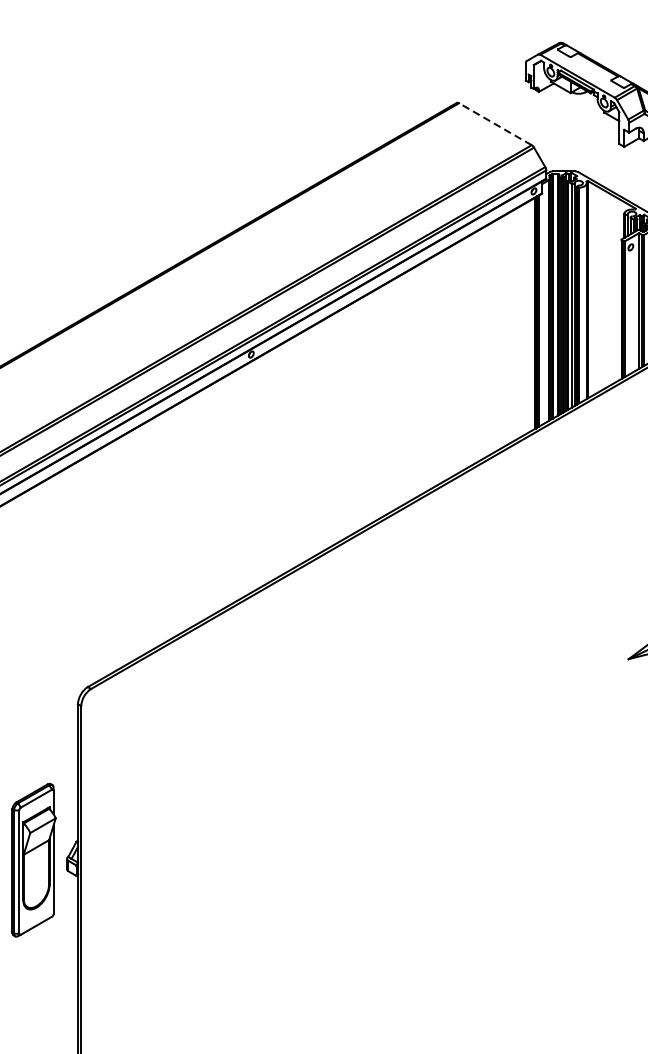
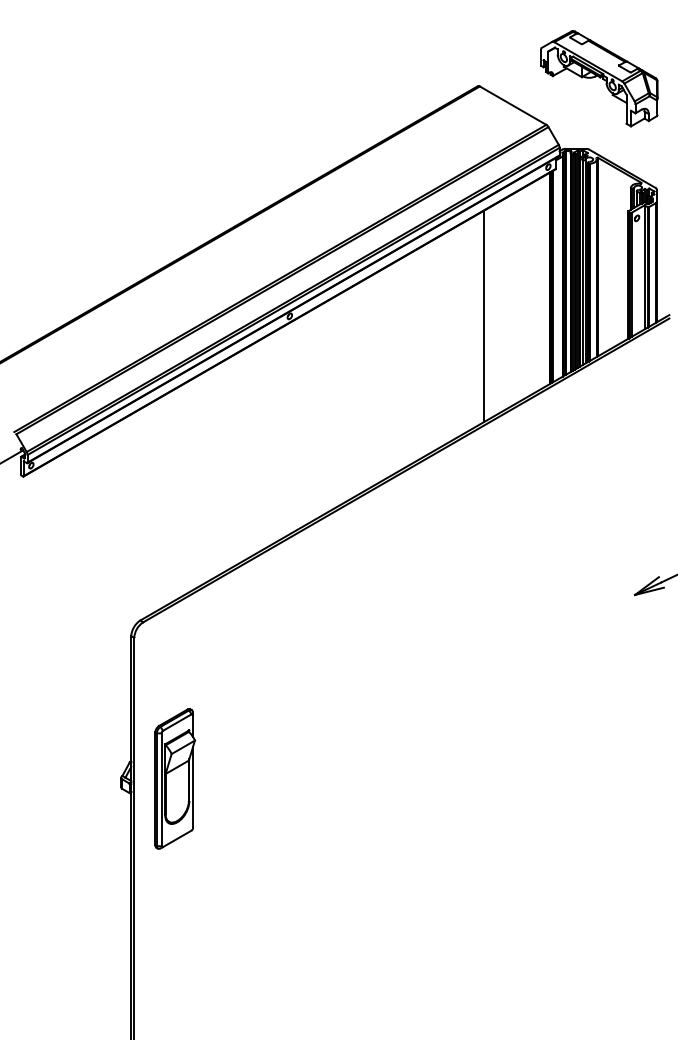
line: (494, 124) -> (512, 105), dashed -> solid
line: (464, 353) -> (484, 315), added
part: (33, 859) -> (174, 778), moved

